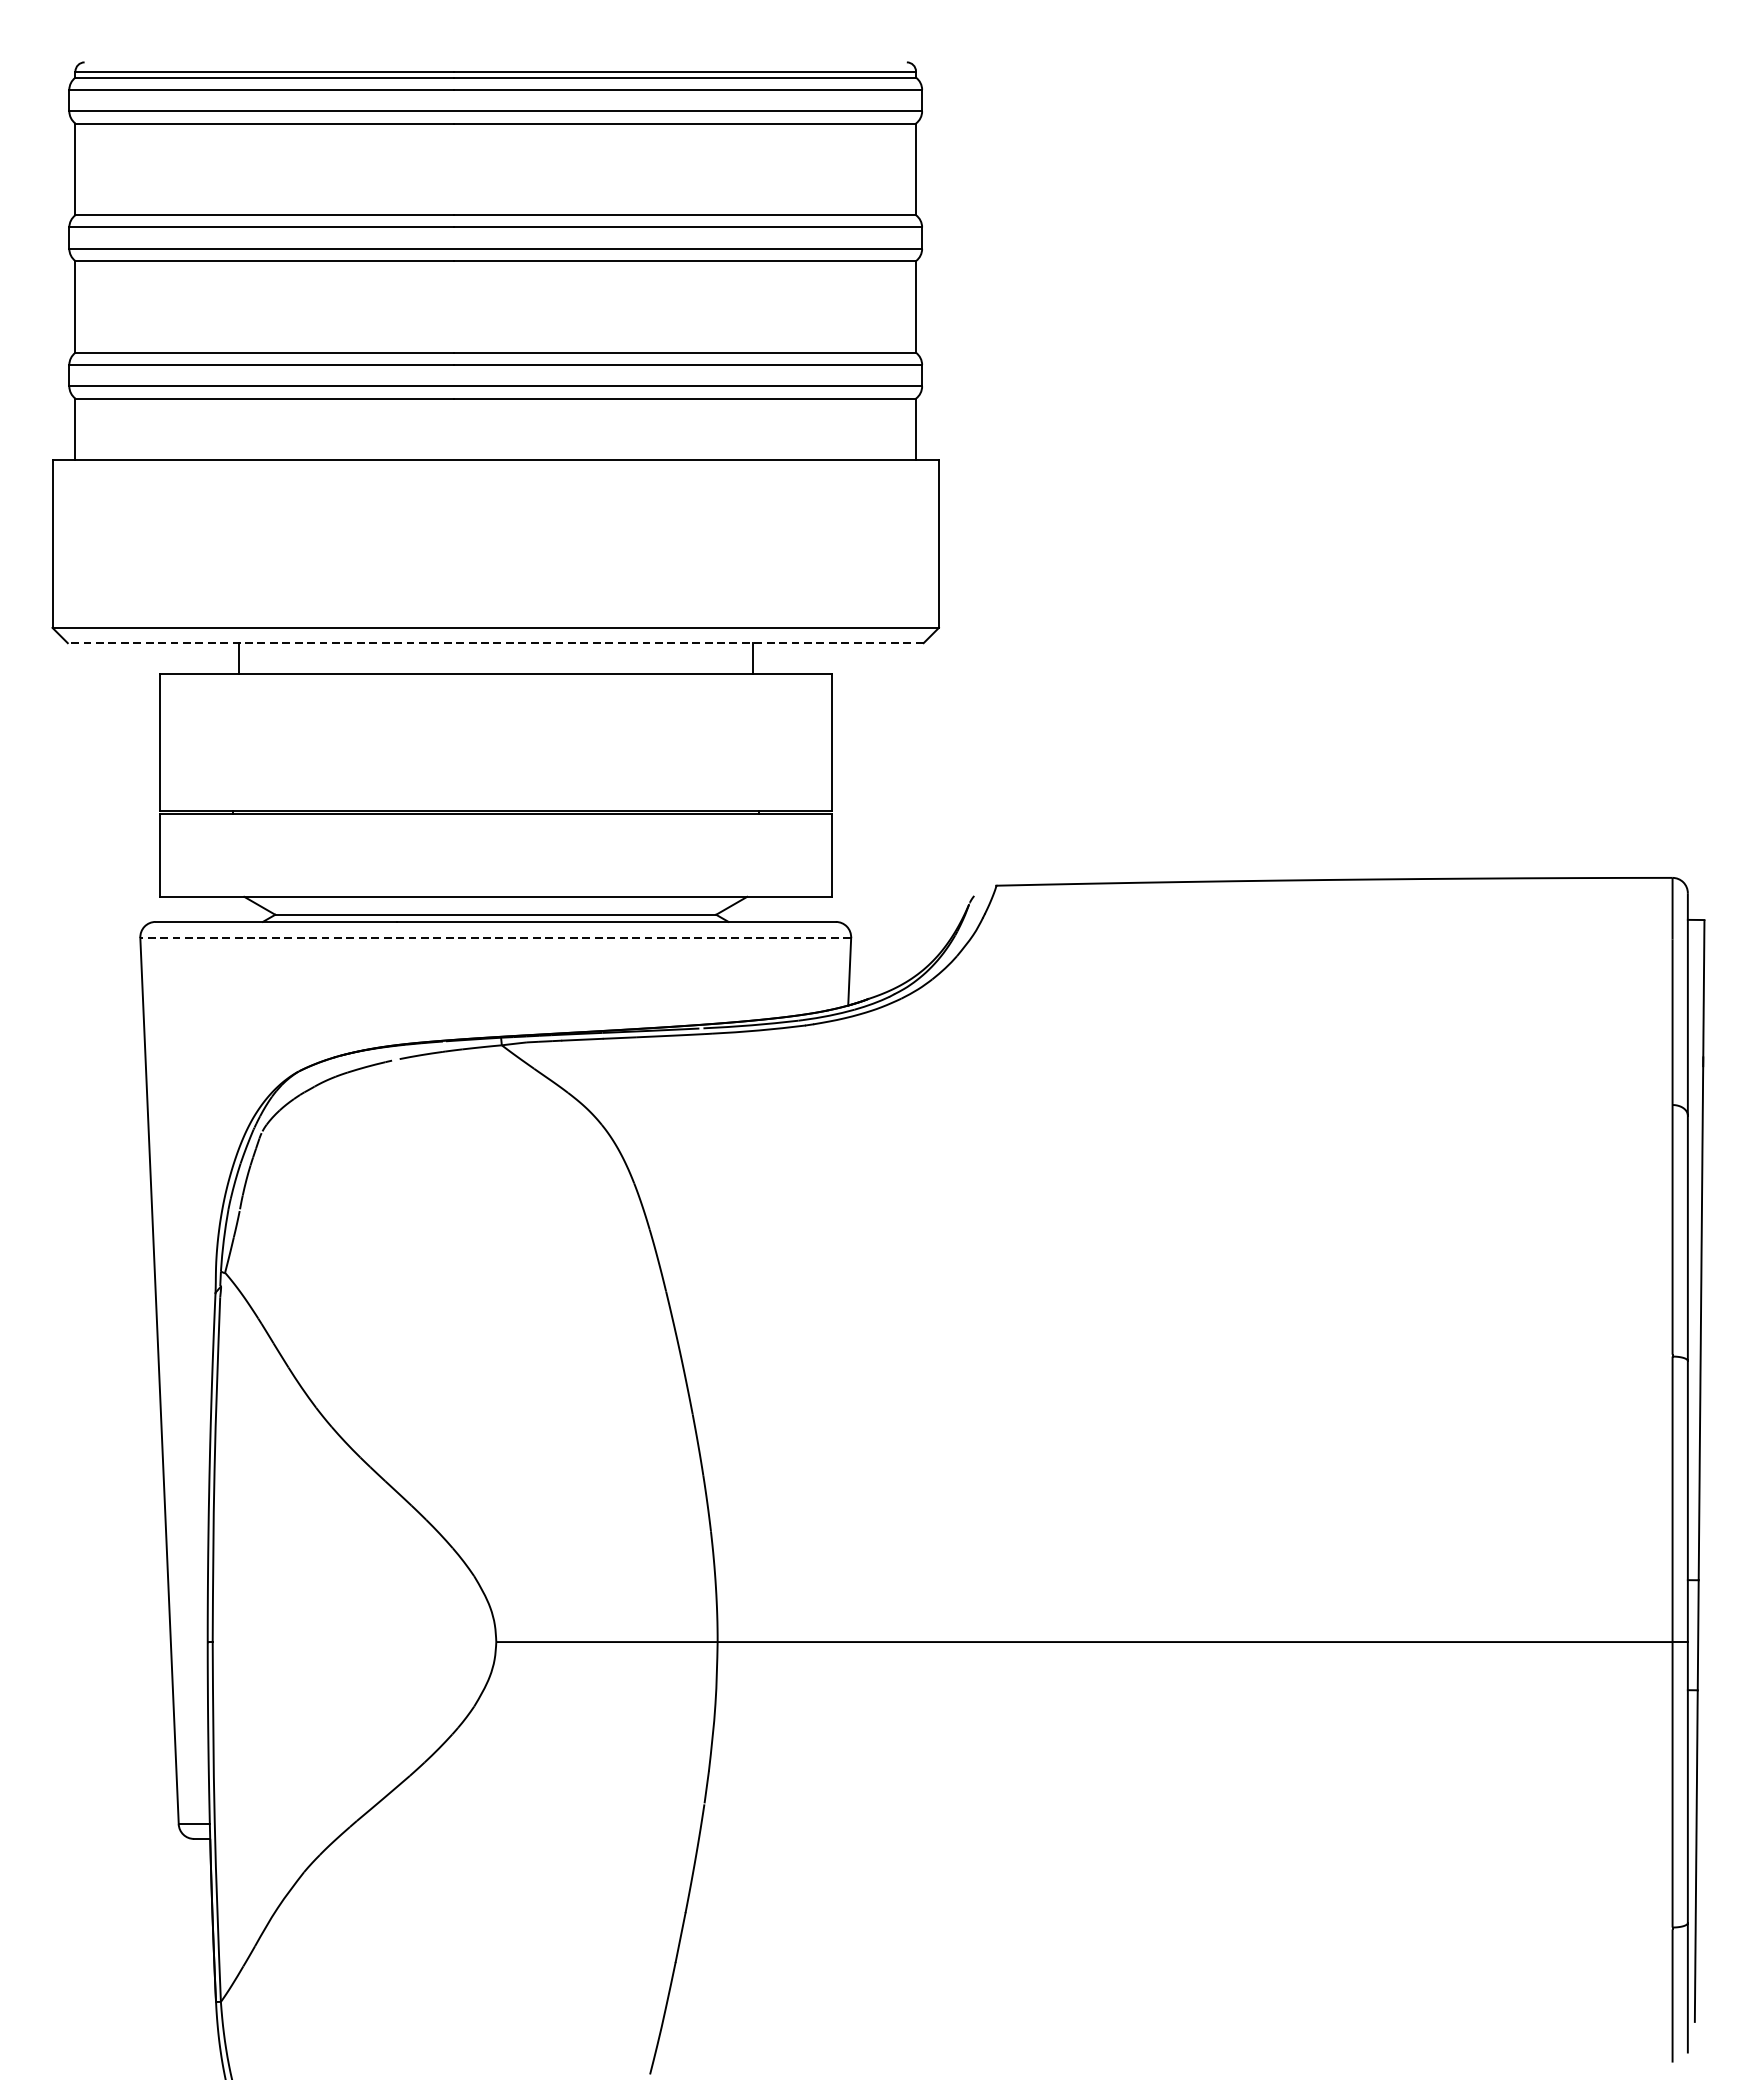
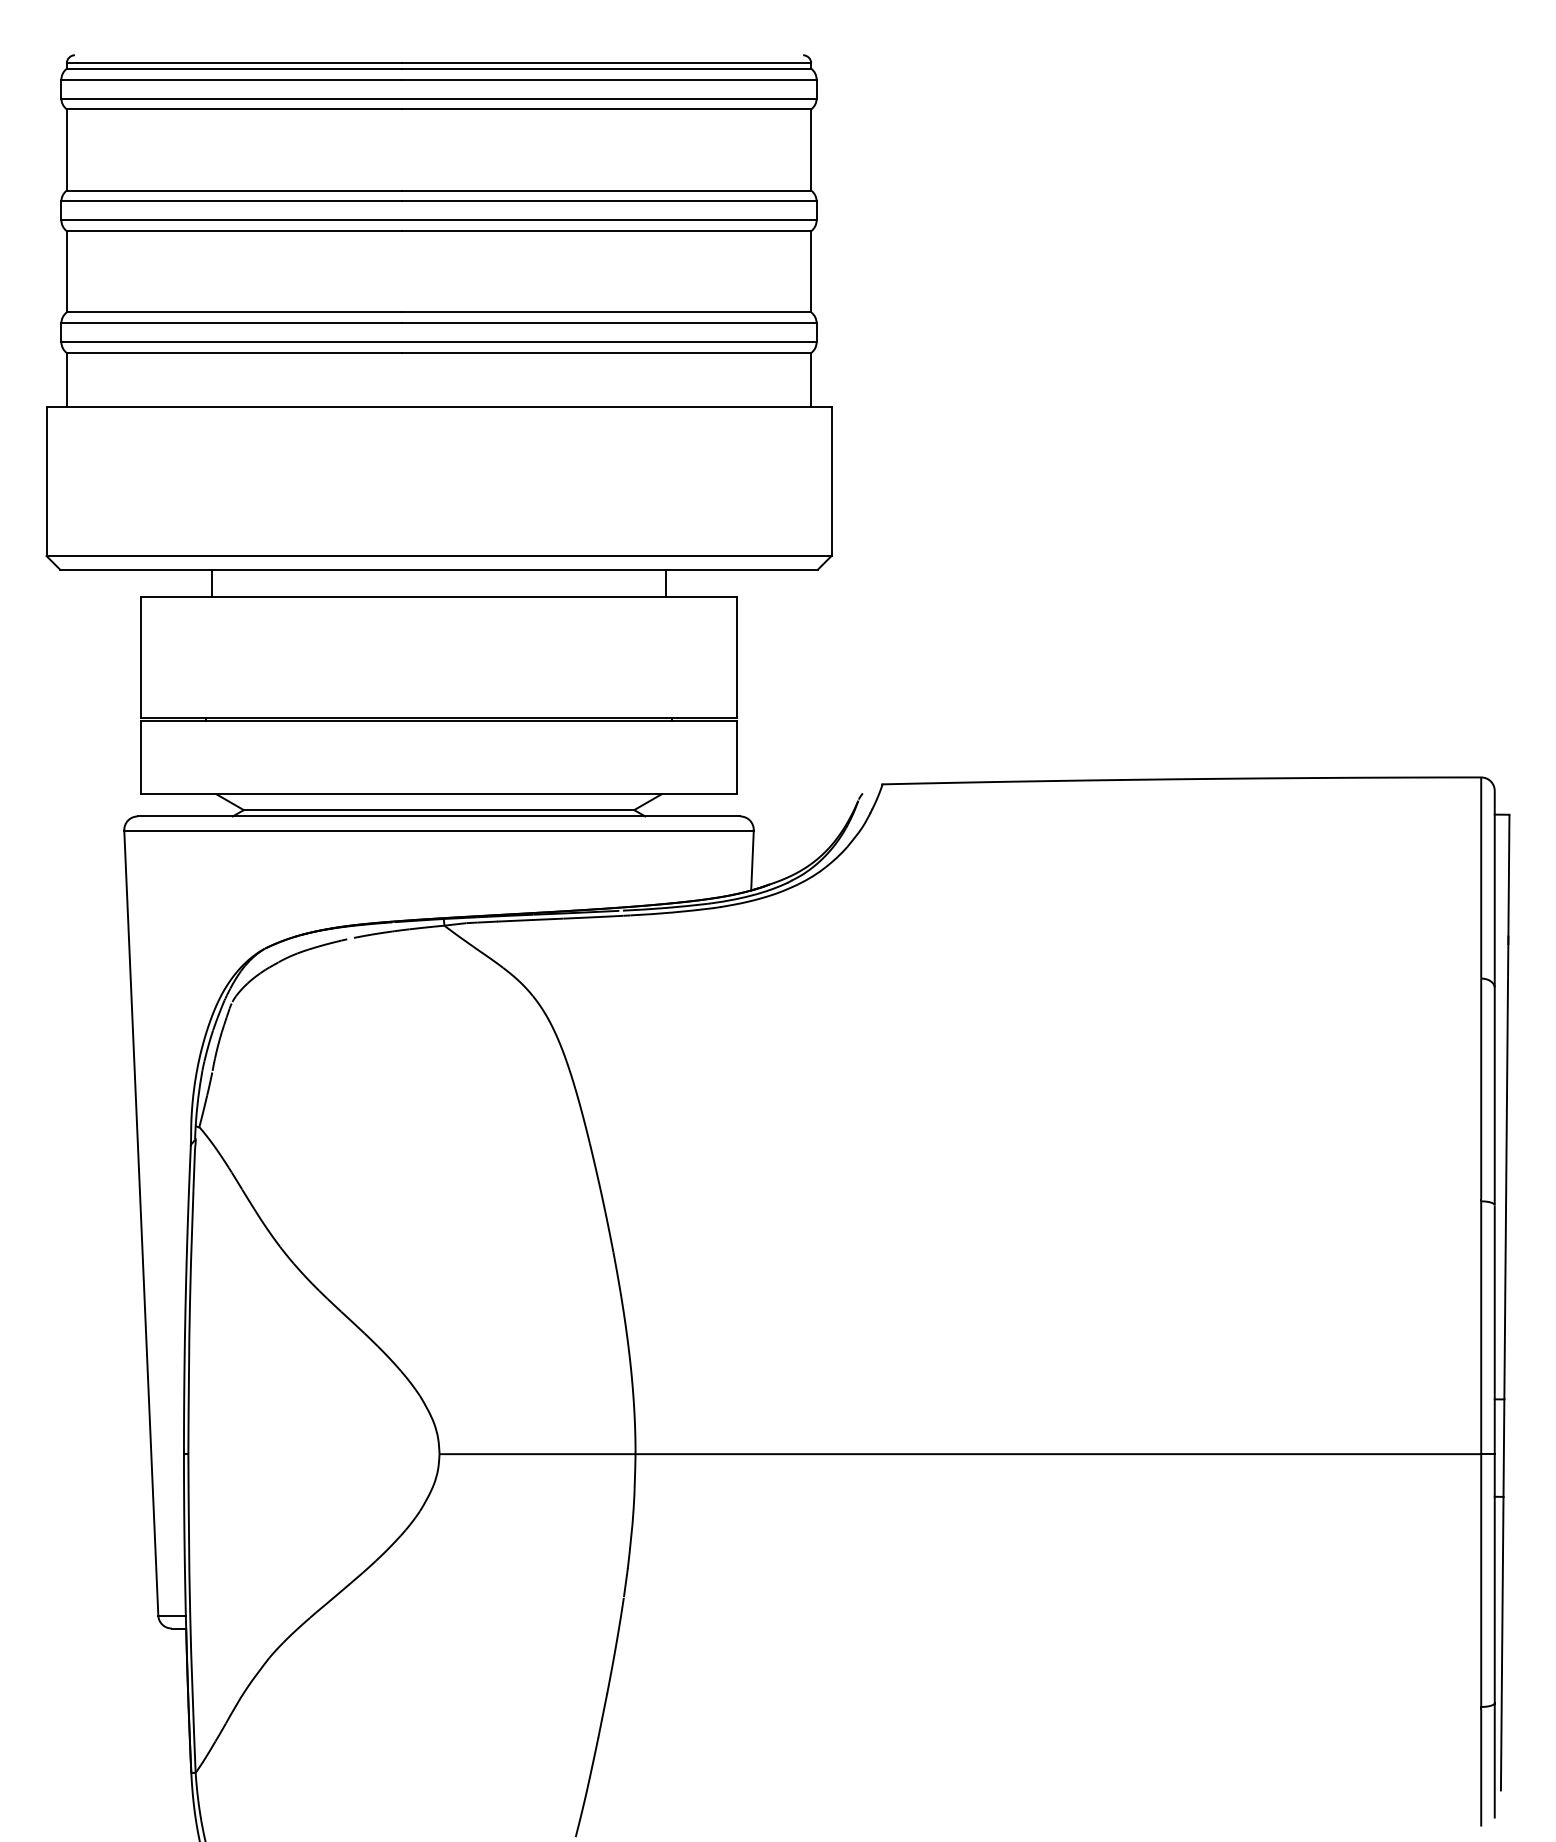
line: (496, 643) -> (439, 569), dashed -> solid
line: (496, 937) -> (439, 830), dashed -> solid

